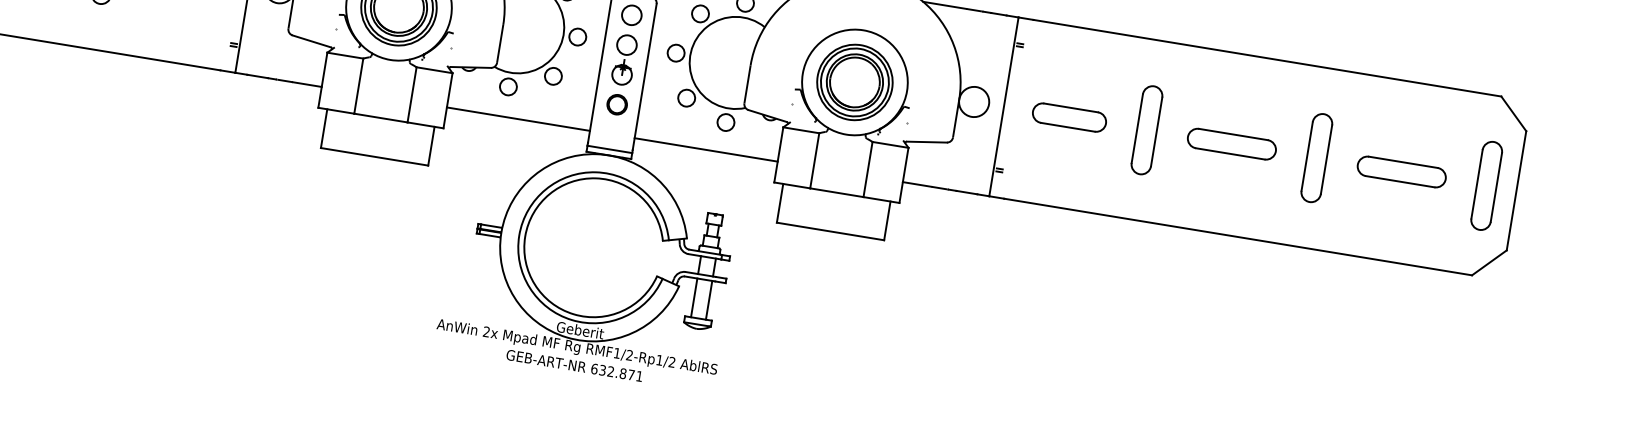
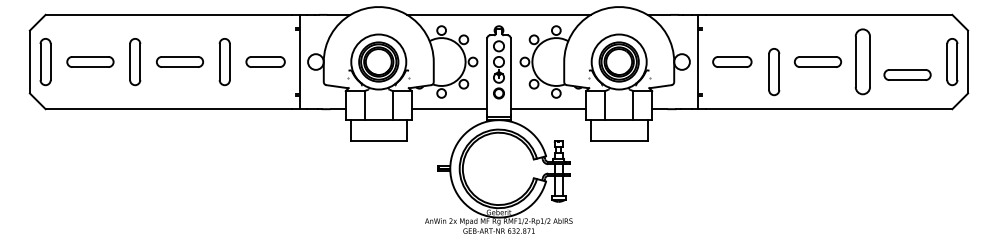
part: (1147, 131) -> (774, 72), moved
part: (1316, 158) -> (862, 62), size x1.4
part: (1401, 170) -> (907, 74), moved

